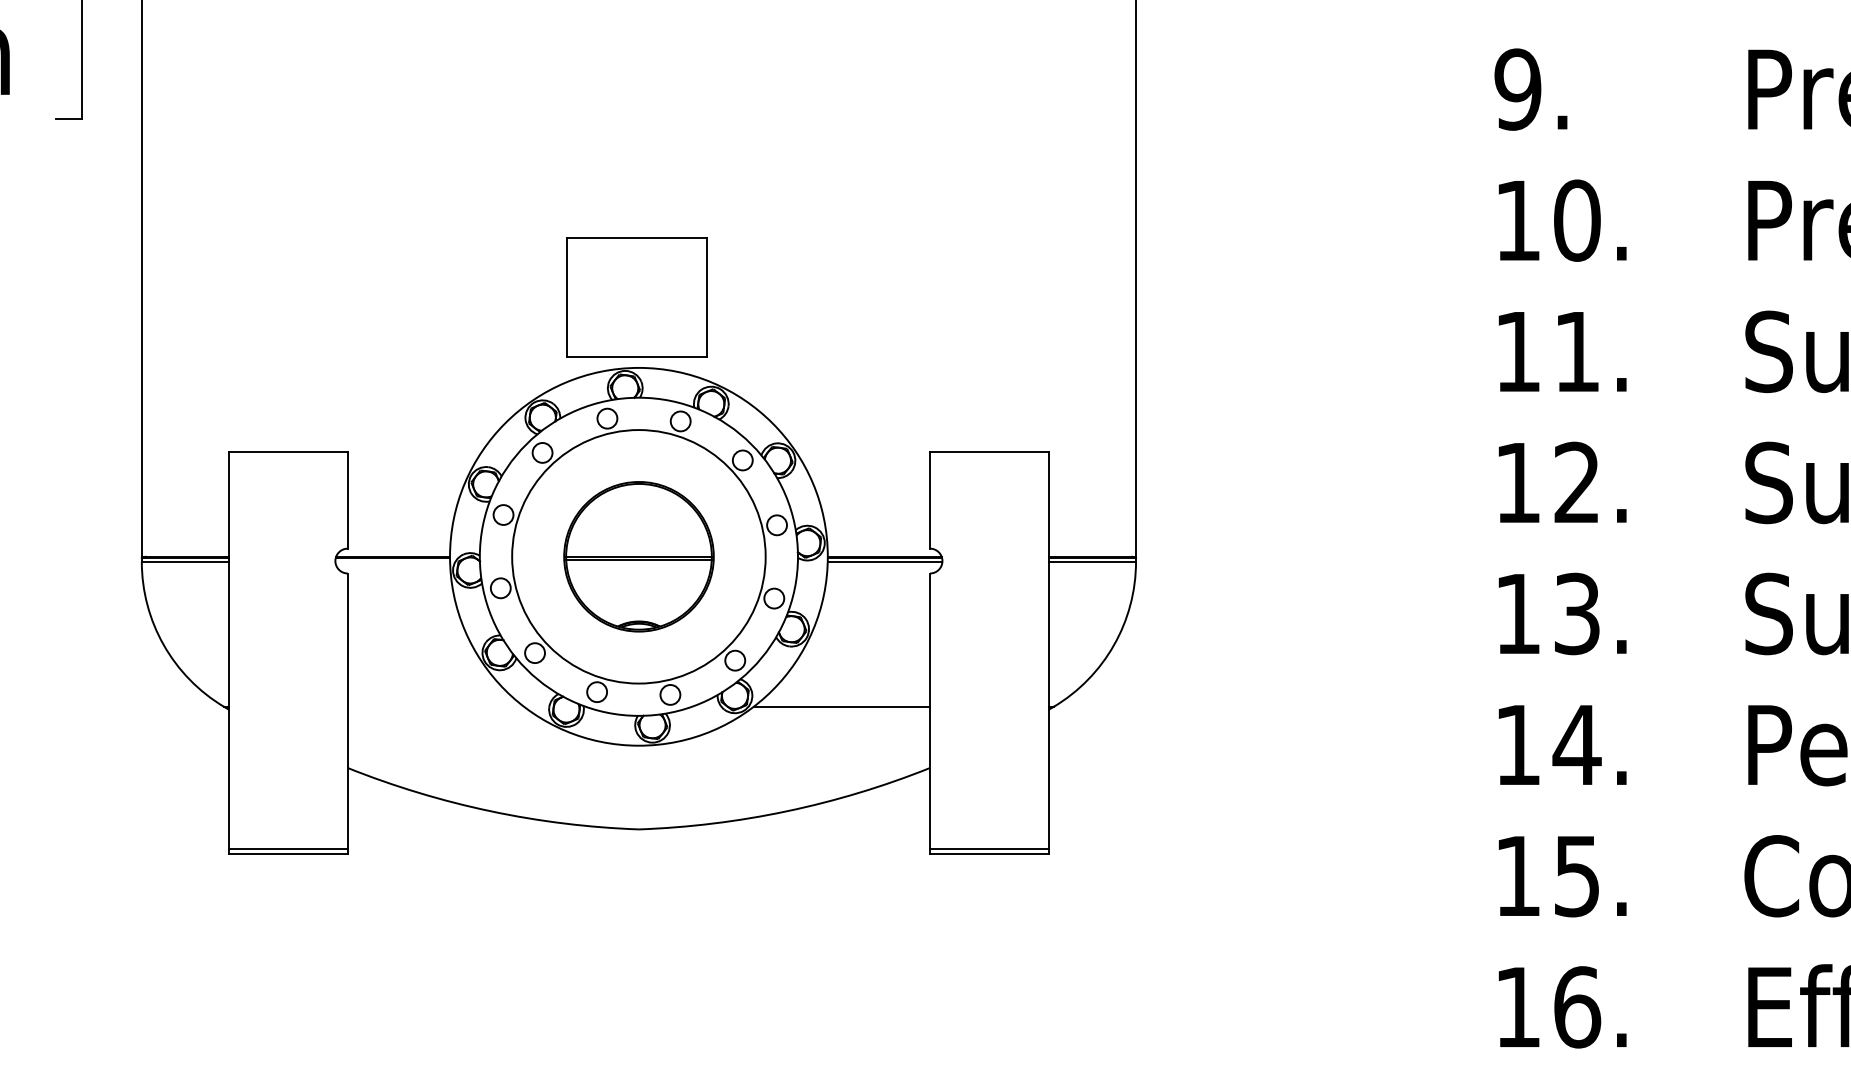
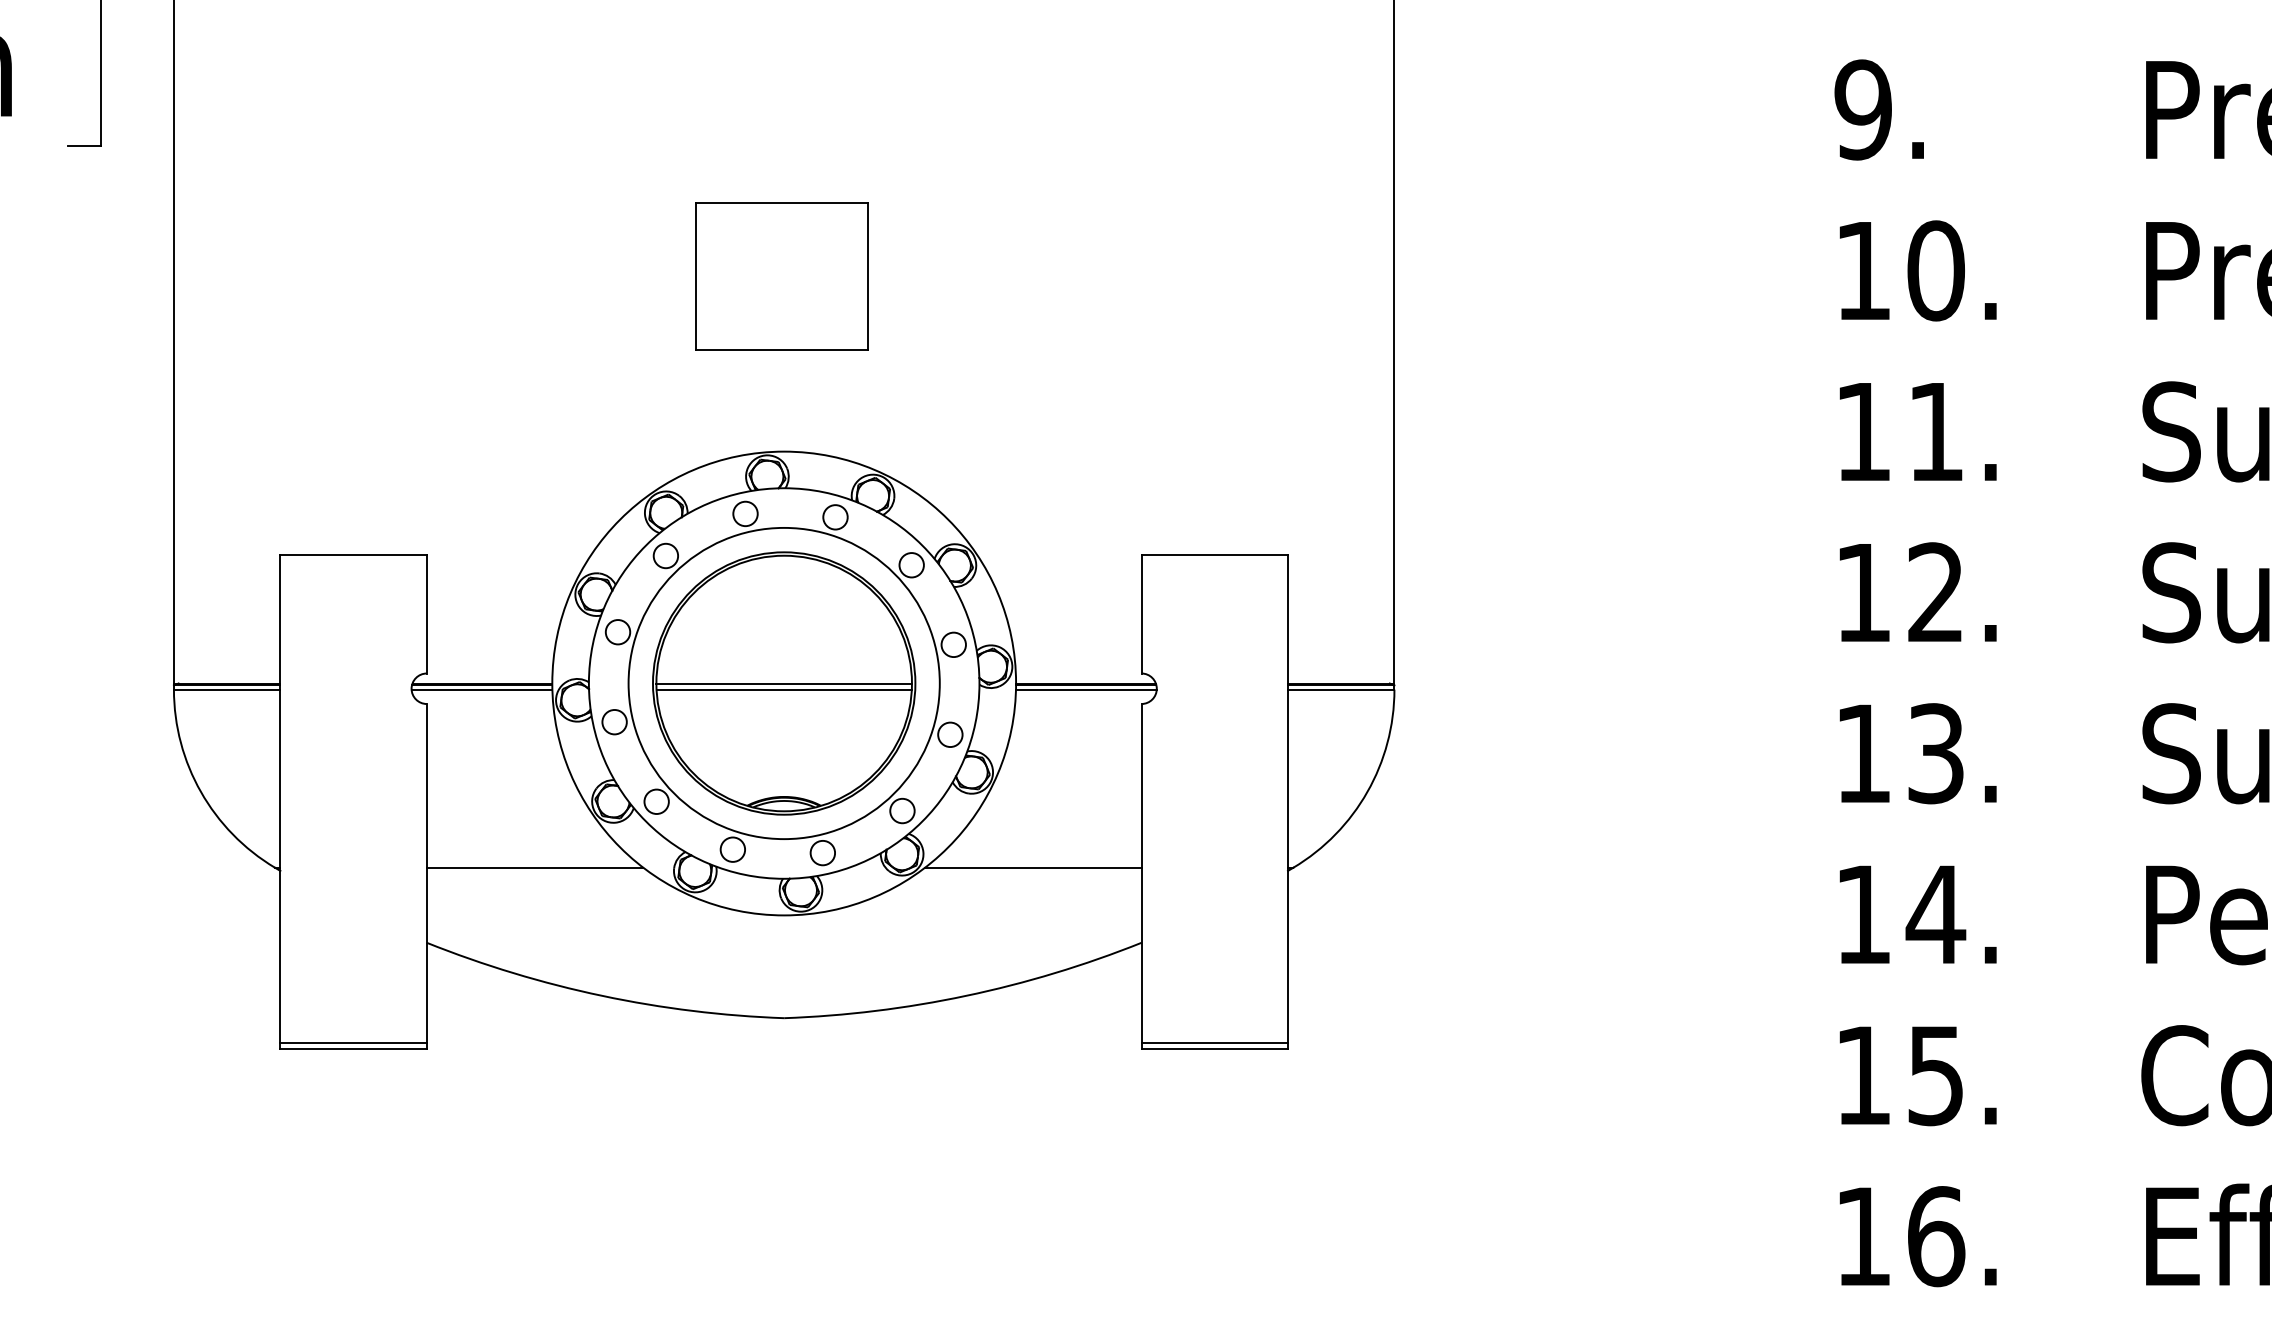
part: (636, 297) -> (781, 276), moved
part: (639, 556) -> (784, 683), size x1.43
line: (392, 561) -> (481, 689), added
line: (435, 706) -> (534, 867), added

